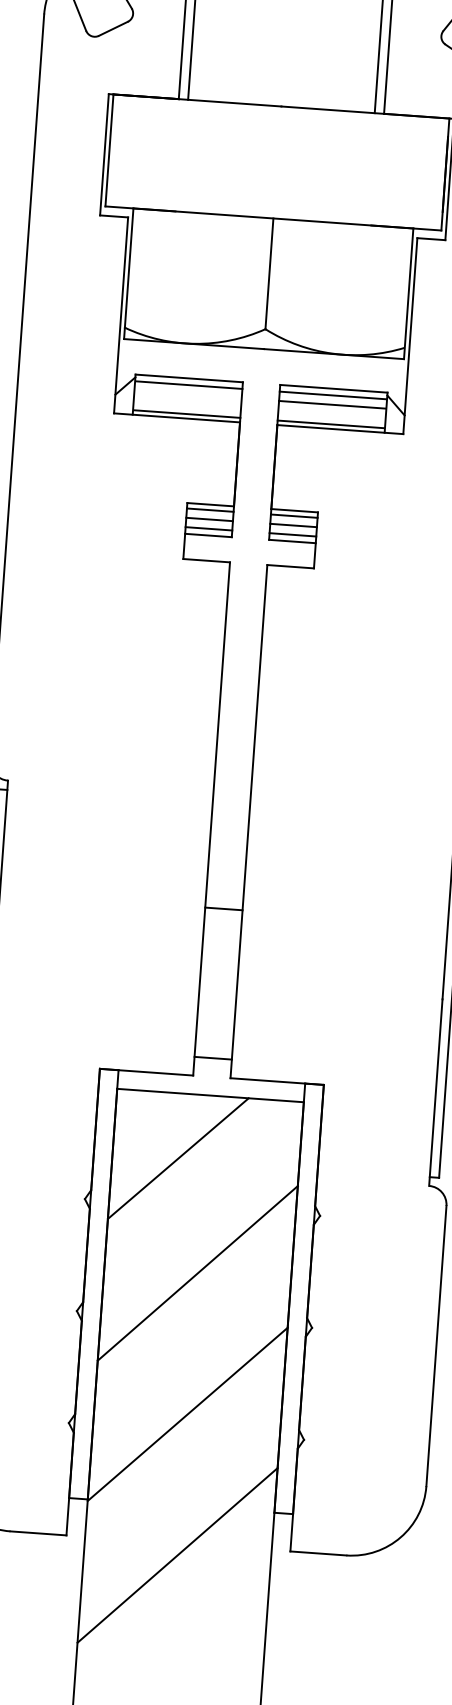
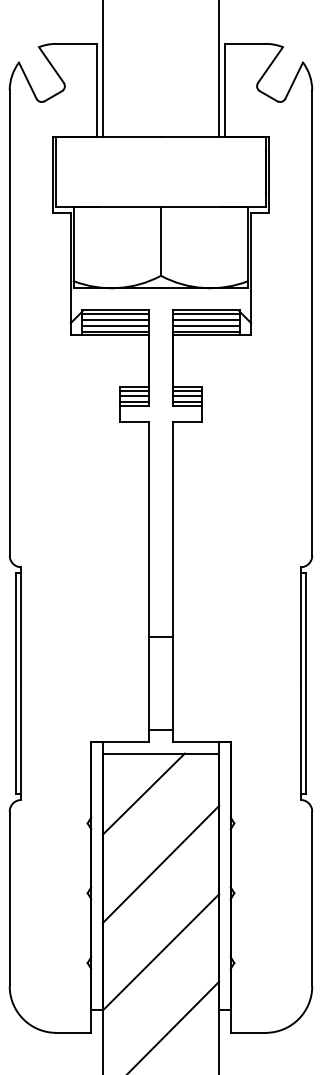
line: (189, 394) -> (116, 319), added
line: (188, 403) -> (116, 325), added
line: (331, 414) -> (205, 325), added

